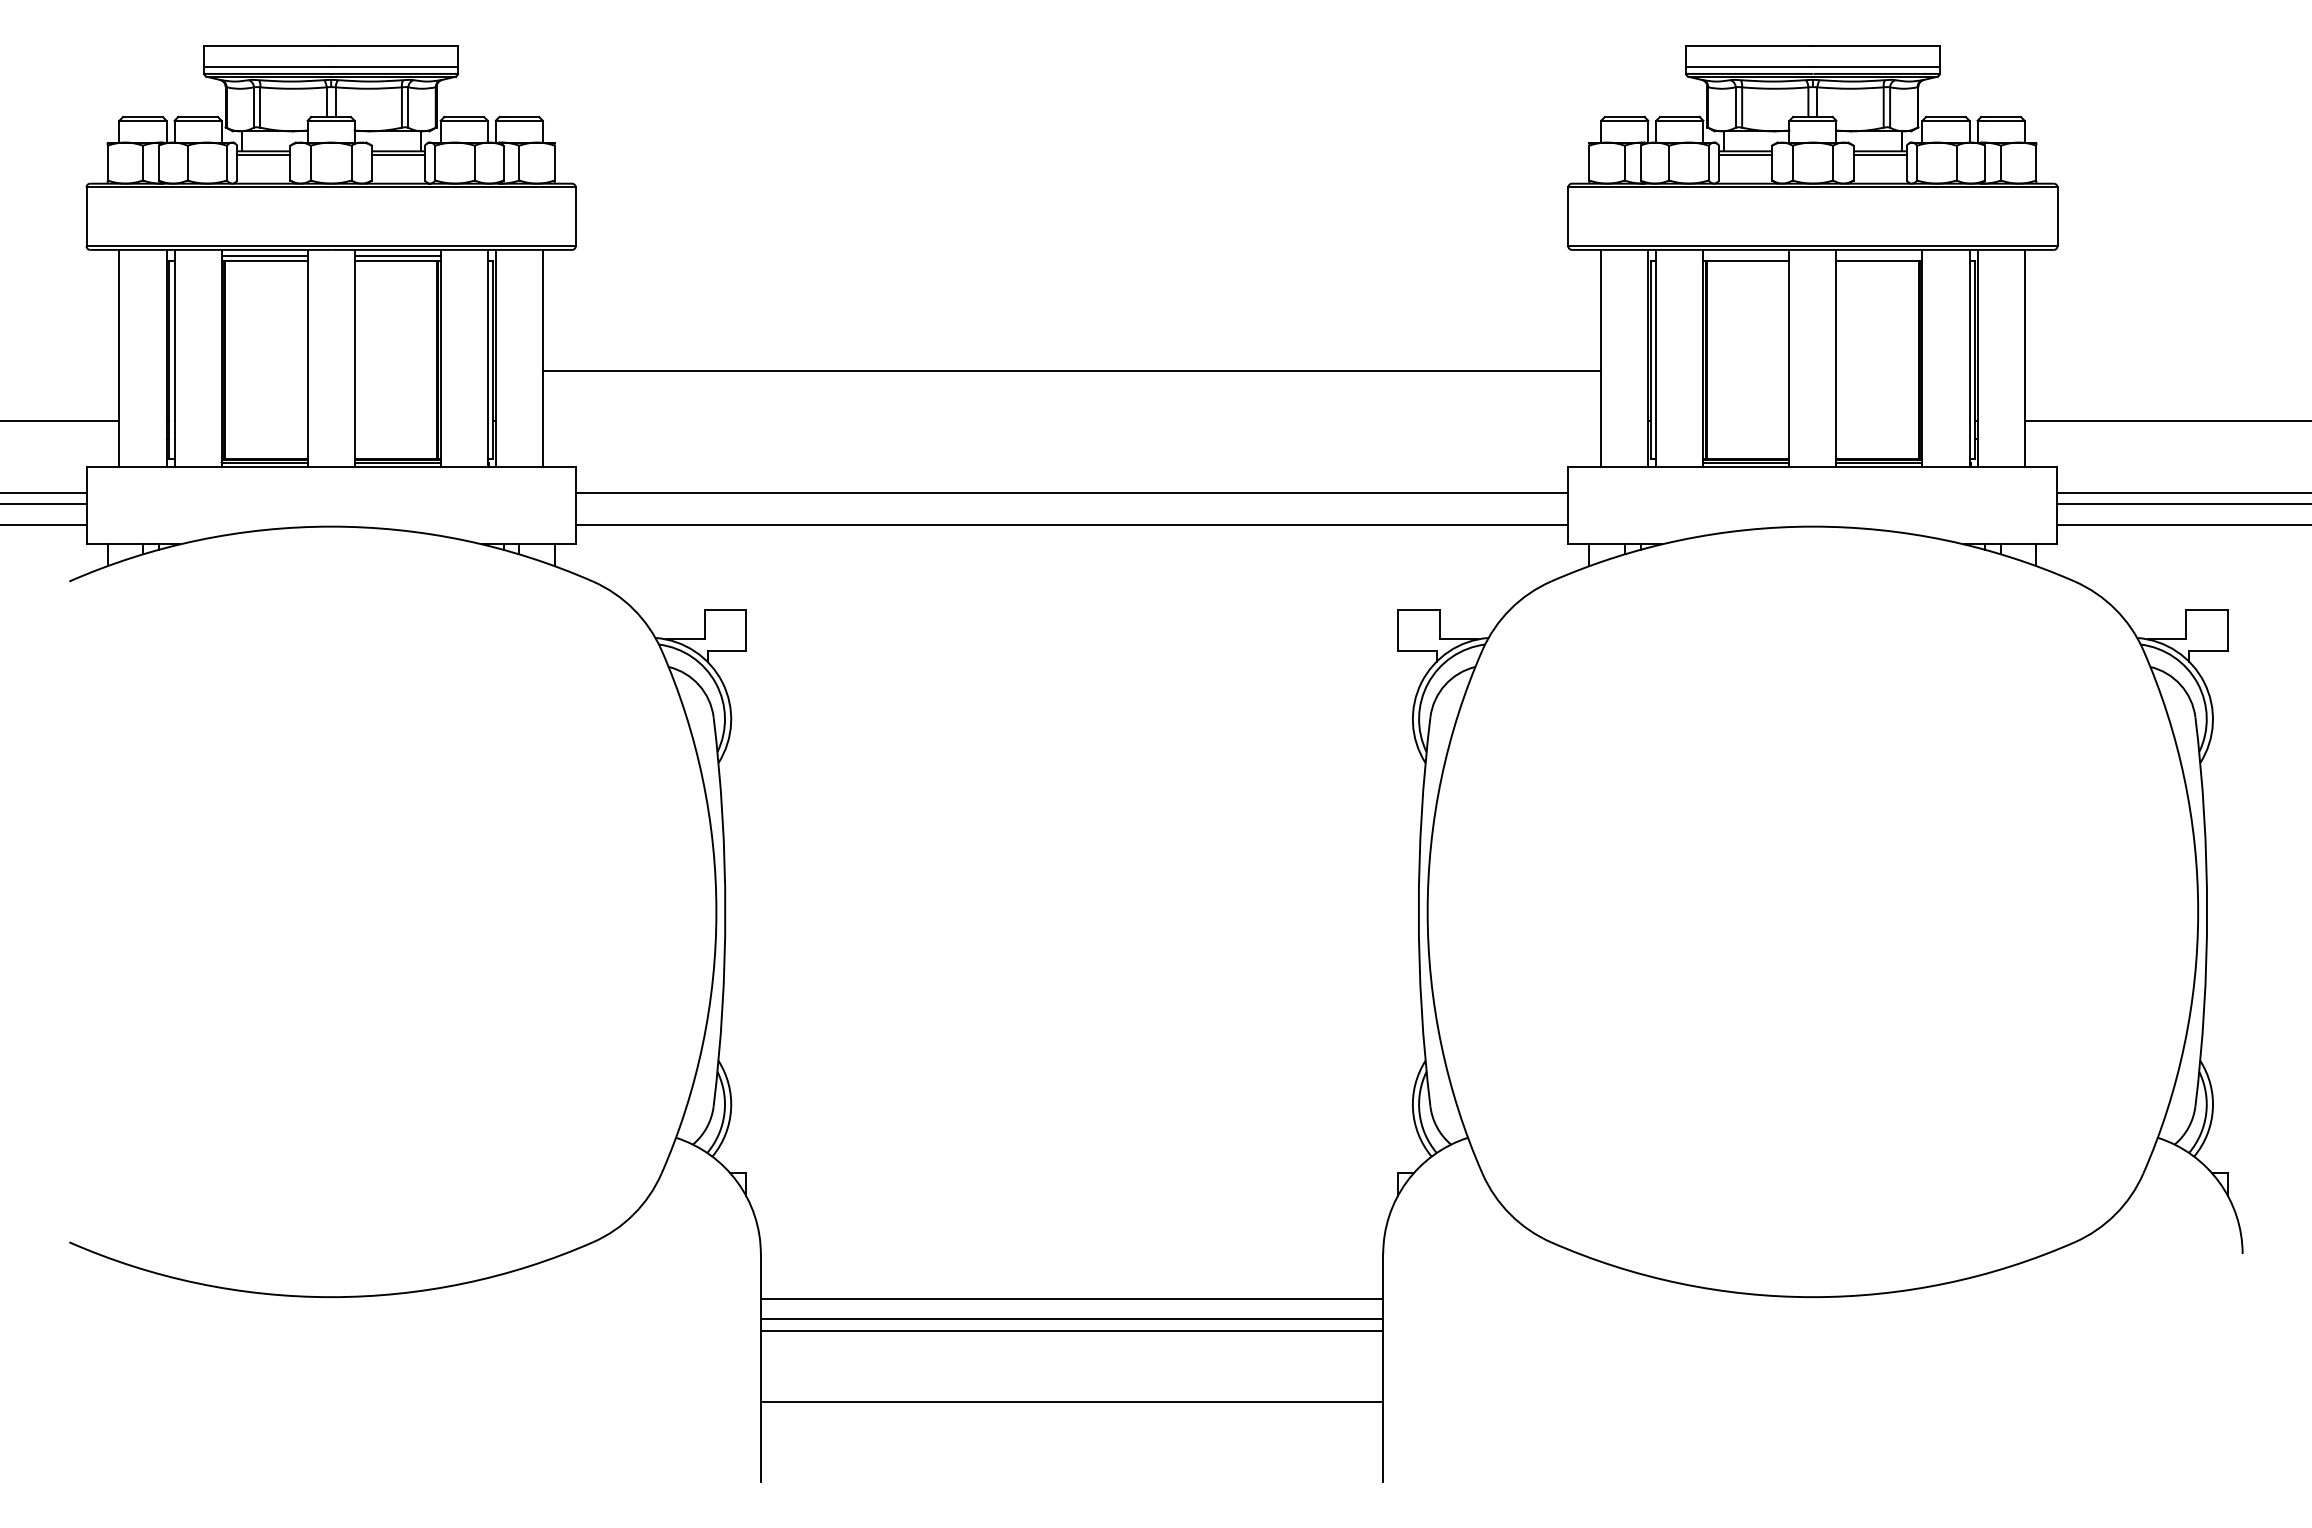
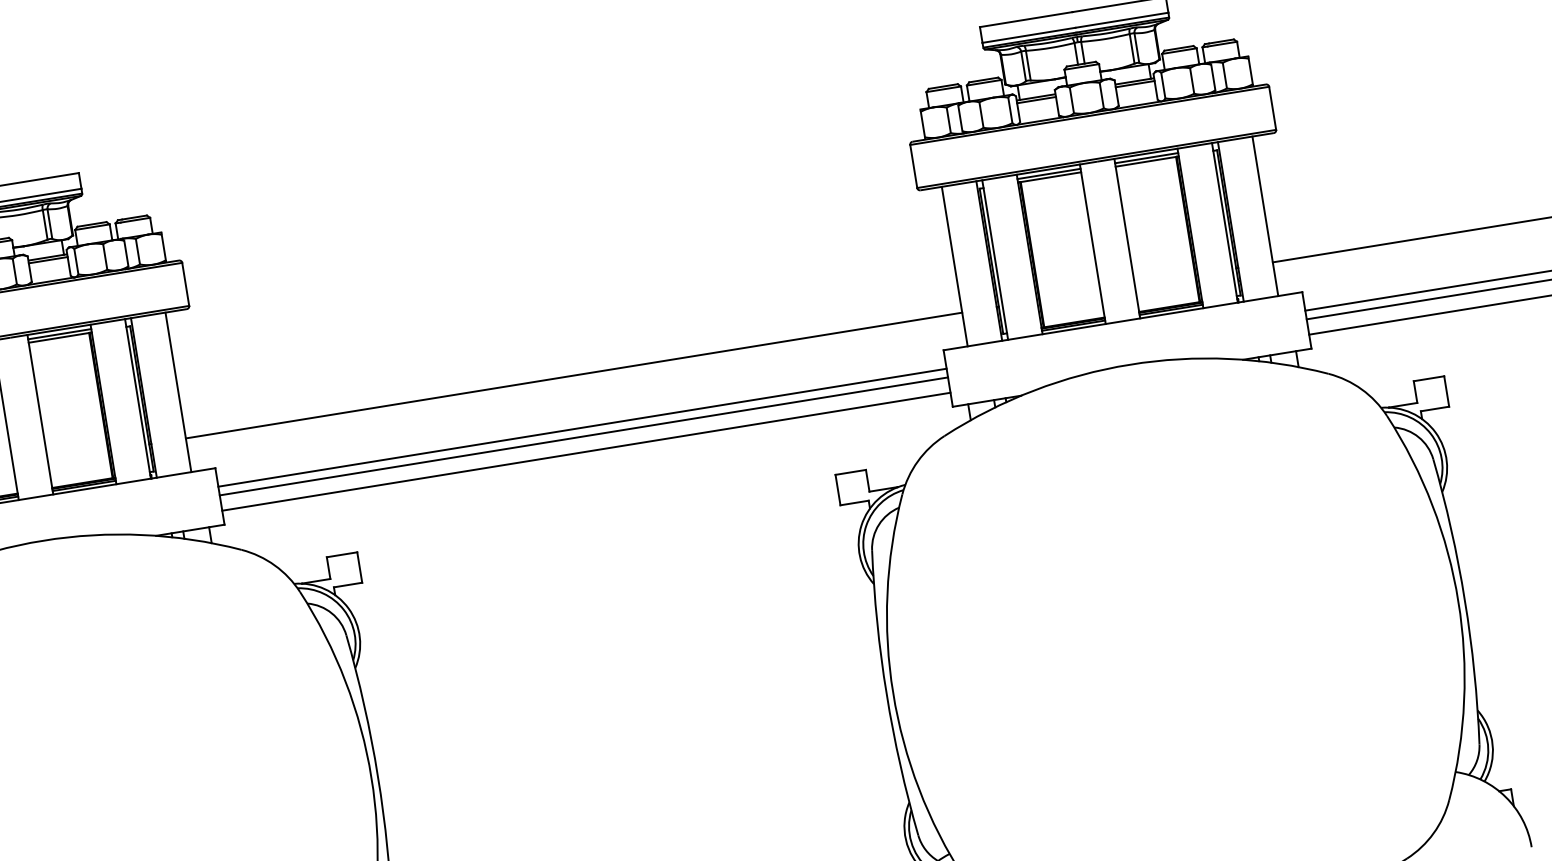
line: (1746, 255) -> (1049, 173), added
line: (1879, 255) -> (1146, 157), added
line: (1071, 371) -> (573, 375), moved
line: (1071, 504) -> (583, 436), added

